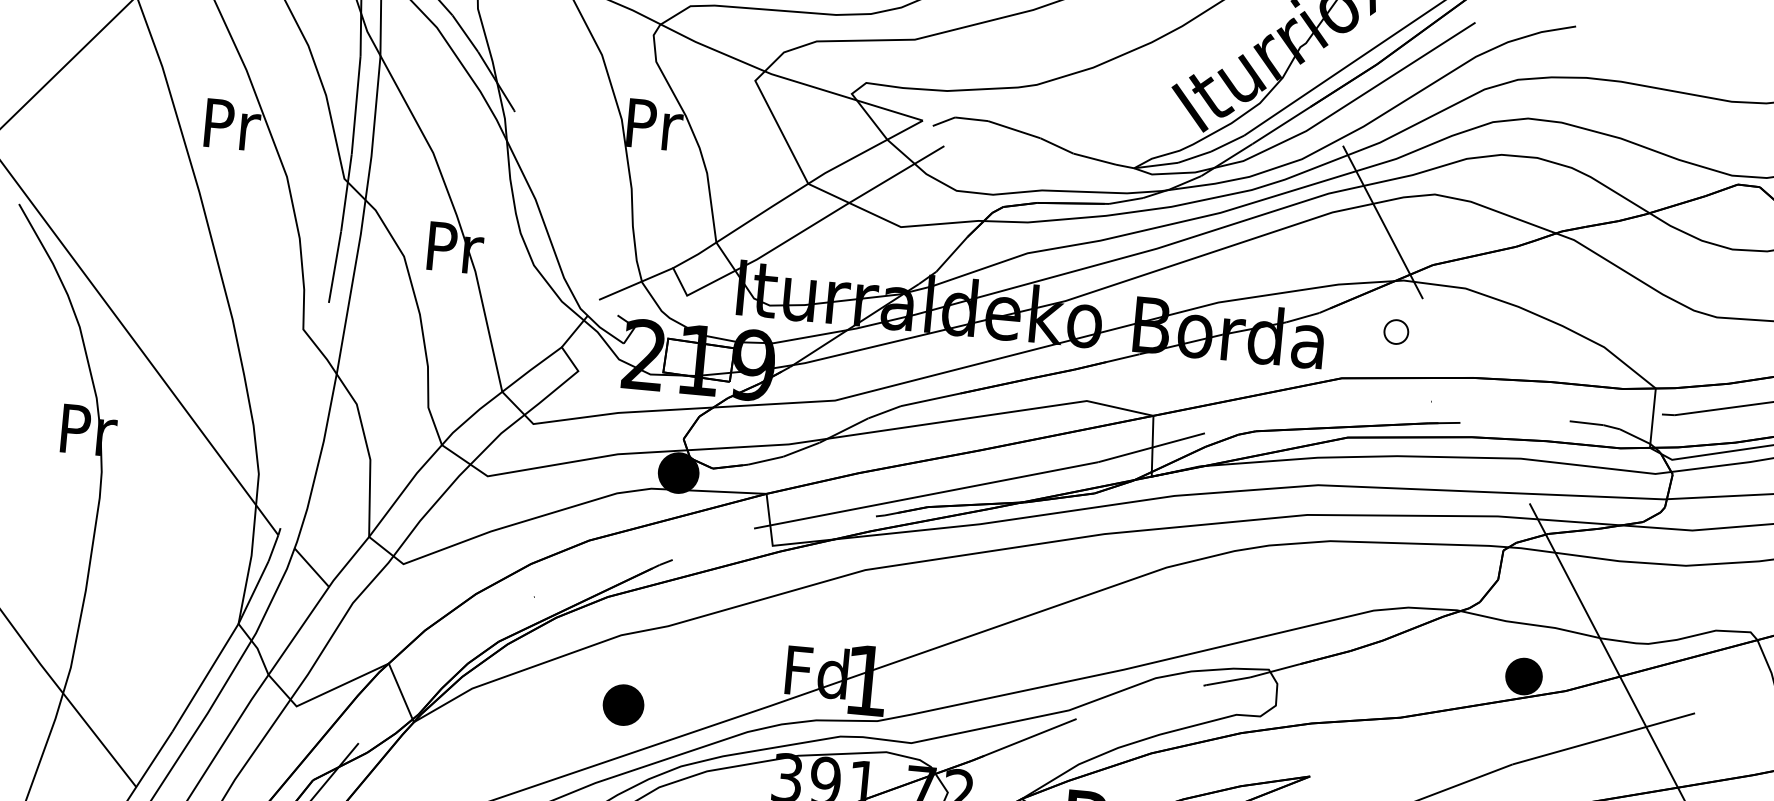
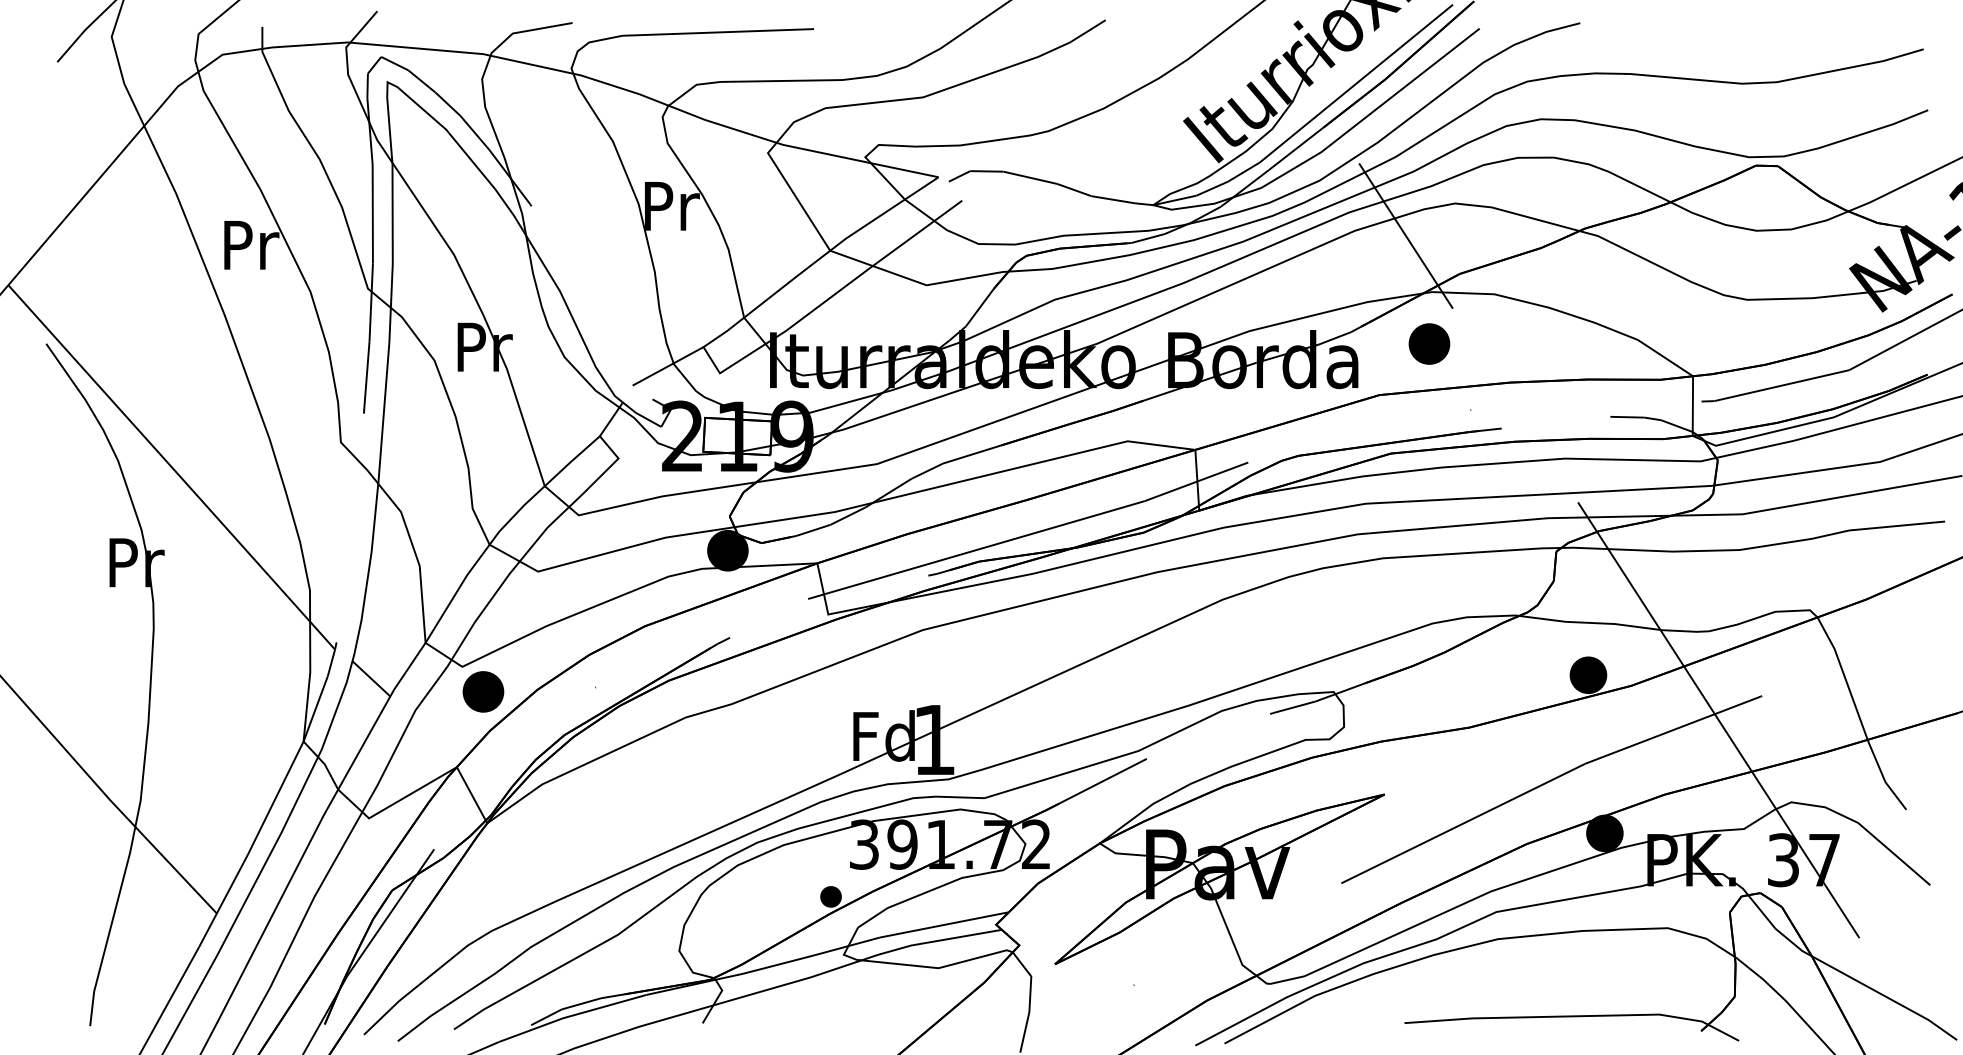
part: (1396, 331) -> (1429, 343), size x1.67
part: (623, 704) -> (483, 691), moved

